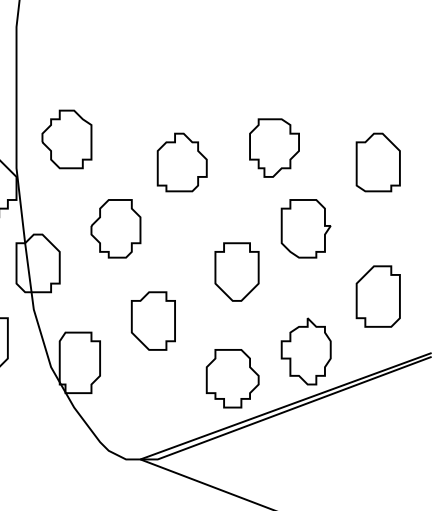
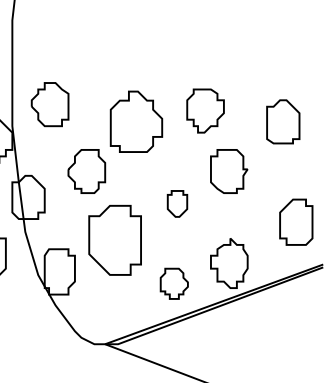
part: (182, 162) -> (136, 121), size x1.4
part: (237, 271) -> (177, 203), size x0.6
part: (378, 295) -> (296, 221), moved
part: (152, 320) -> (114, 240), size x1.6
part: (233, 378) -> (174, 283), size x0.7

